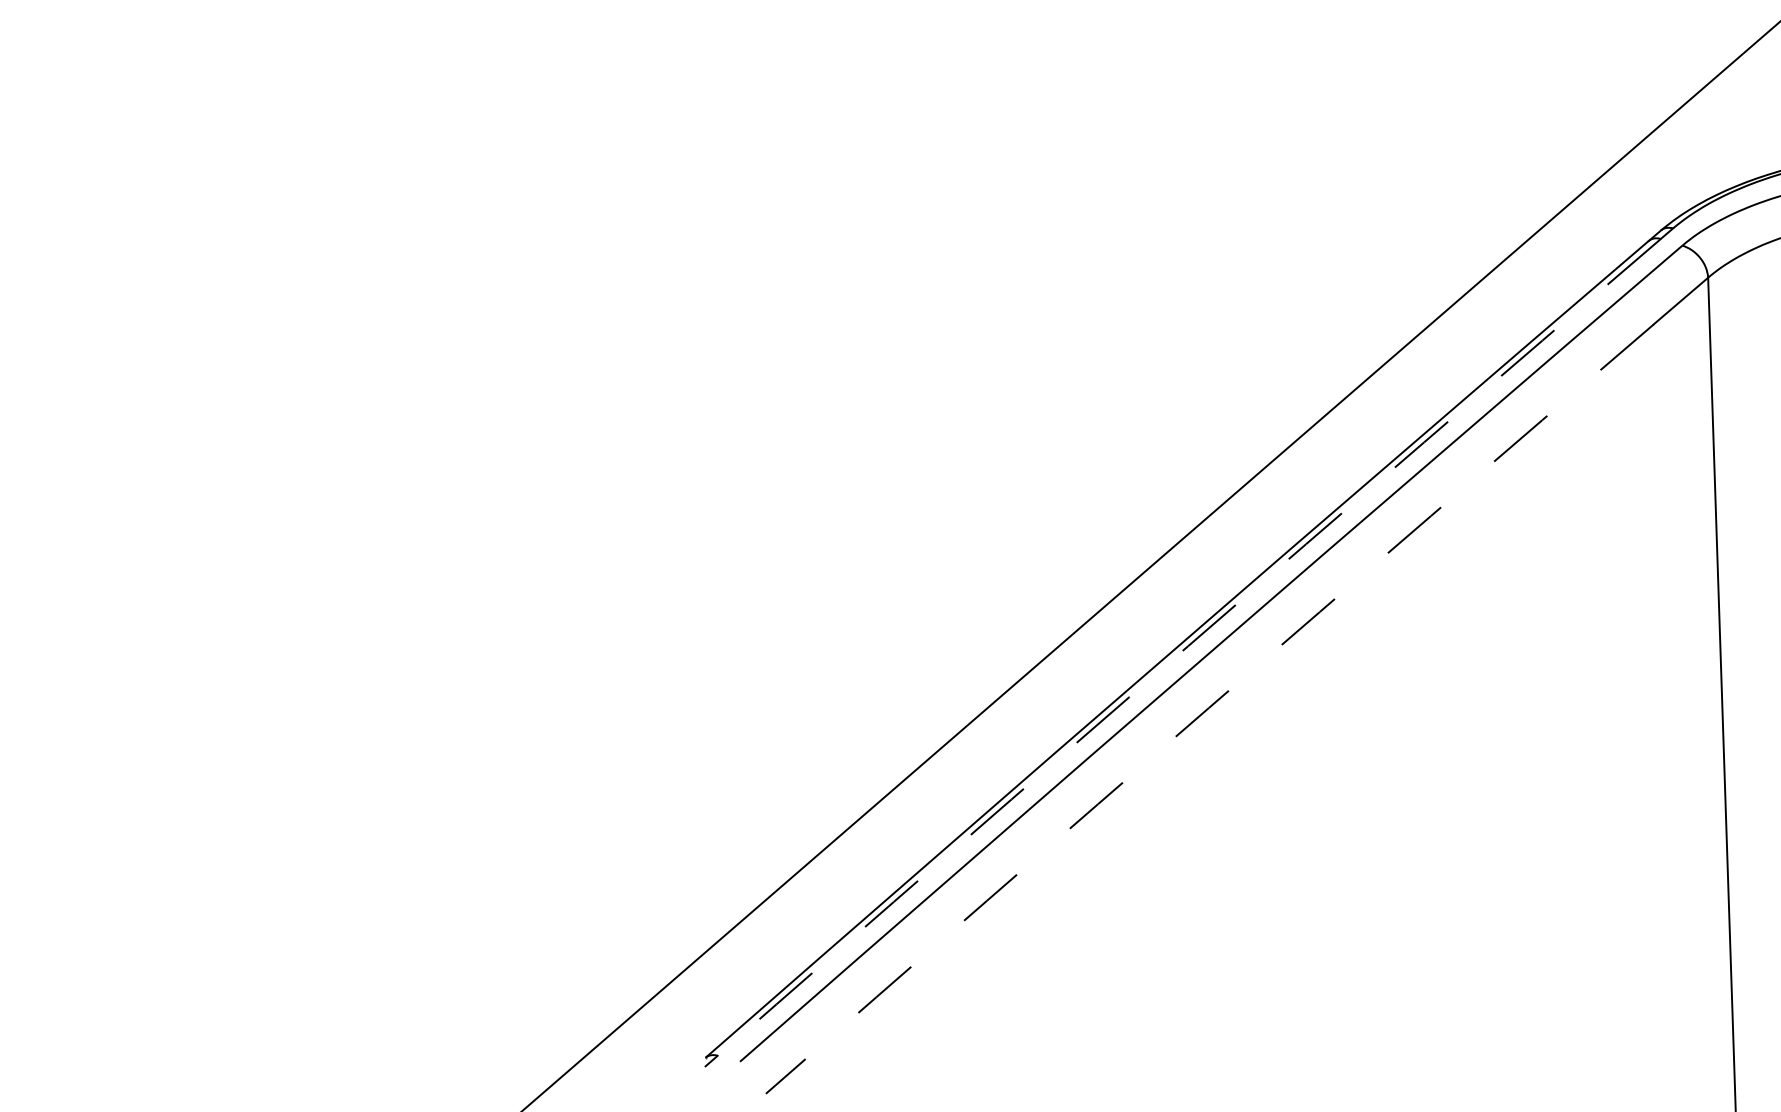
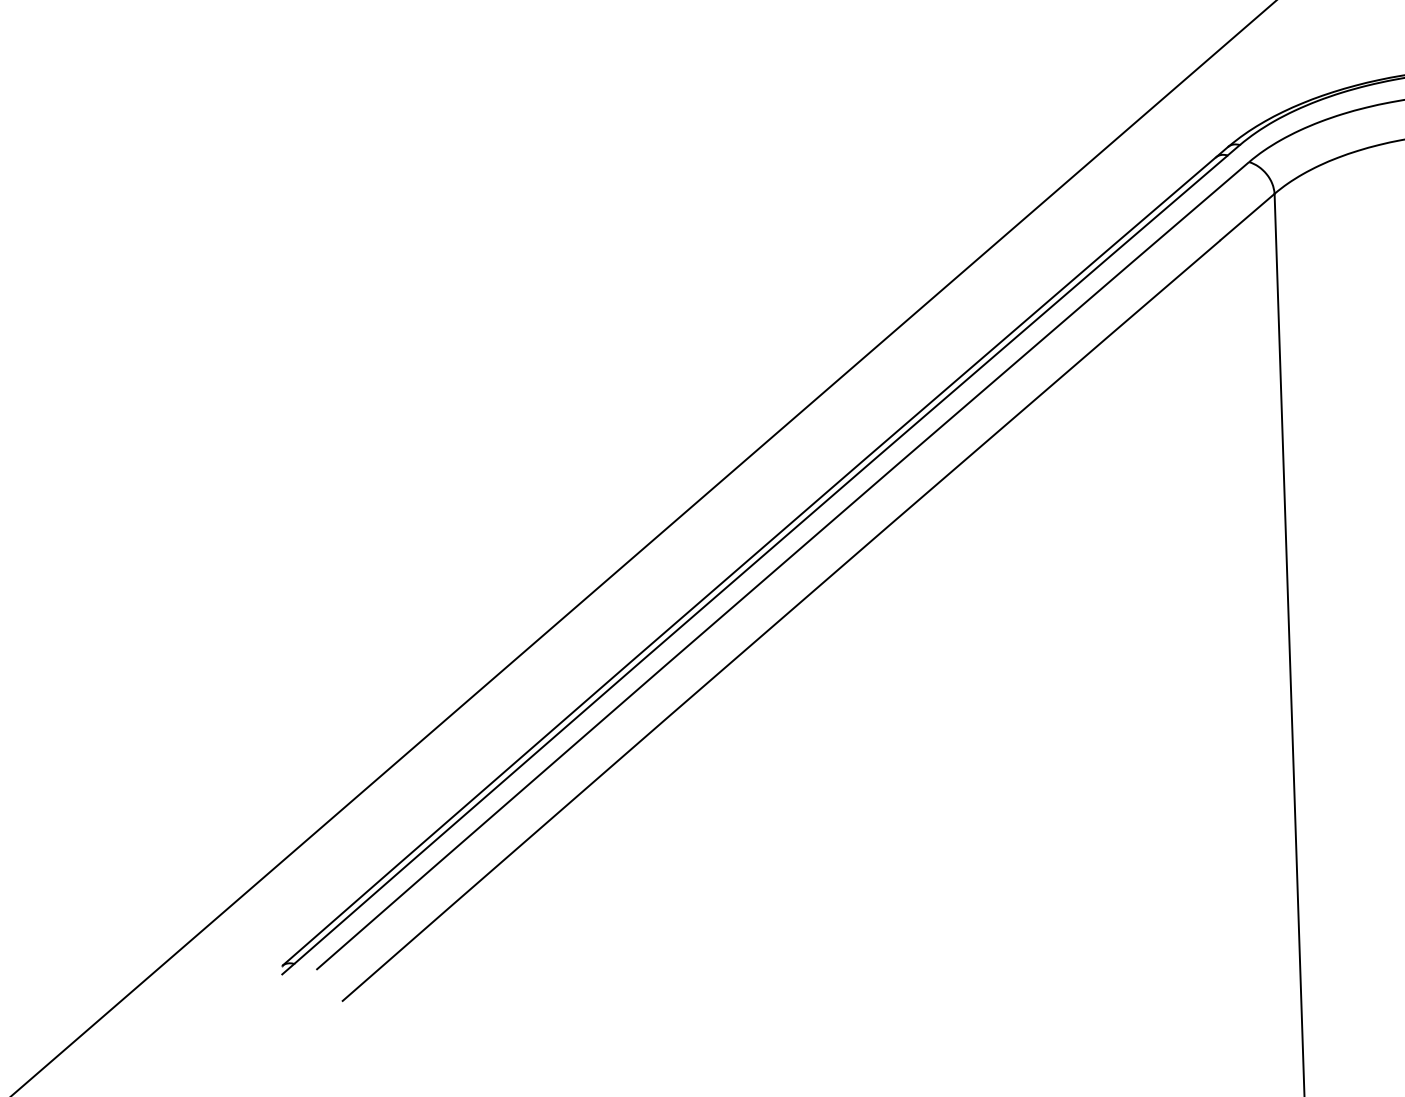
arc: (1188, 646) -> (760, 558), dashed -> solid
arc: (1208, 708) -> (780, 620), dashed -> solid

